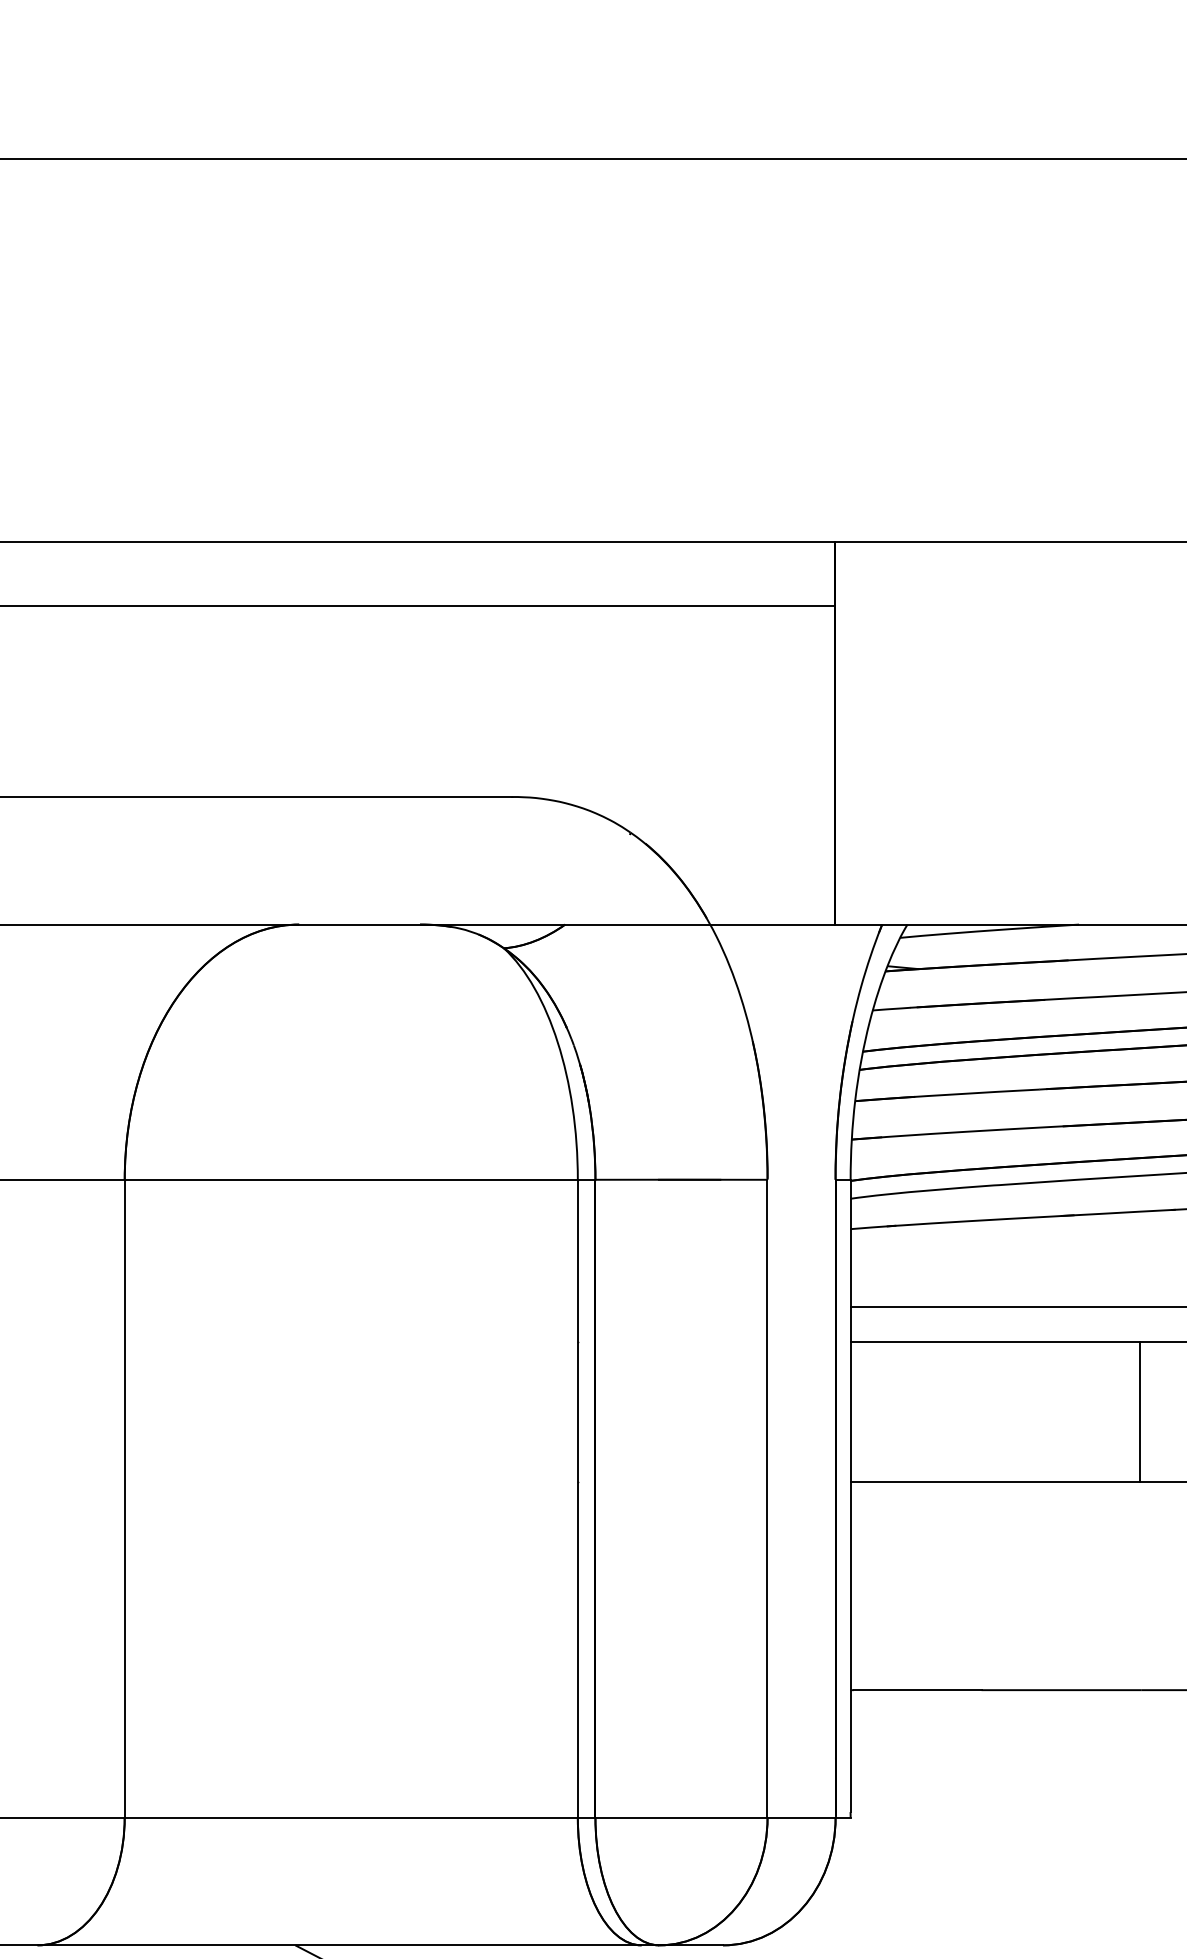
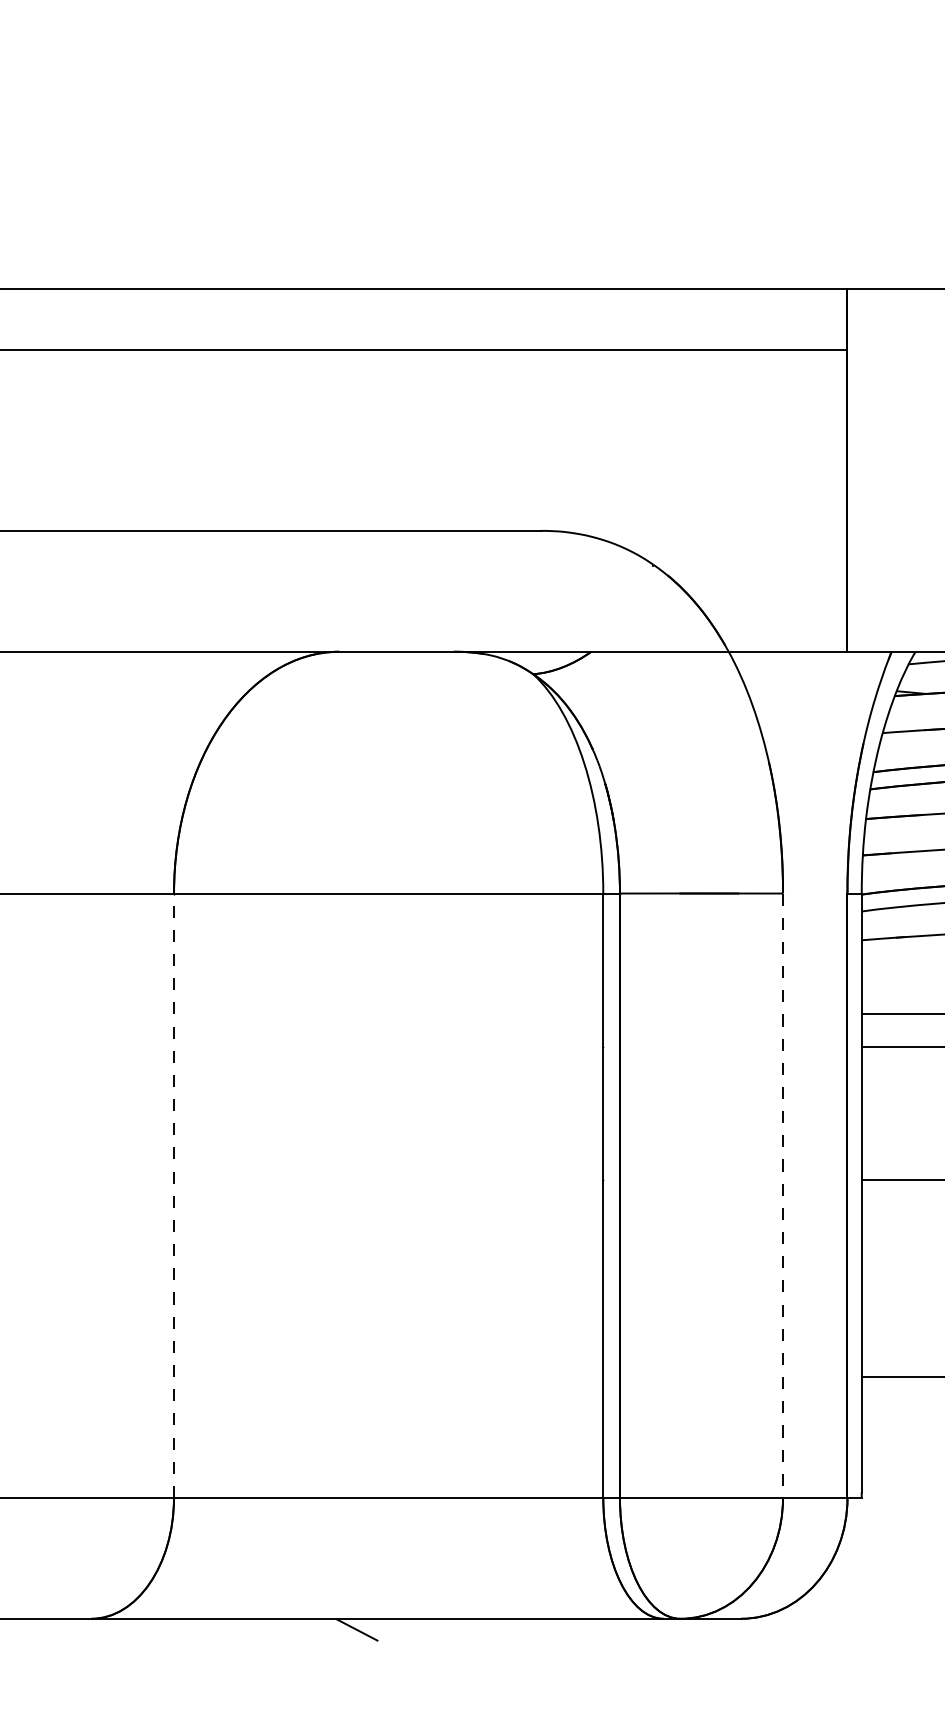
line: (124, 1498) -> (173, 1195), solid -> dashed
line: (767, 1498) -> (782, 1195), solid -> dashed

